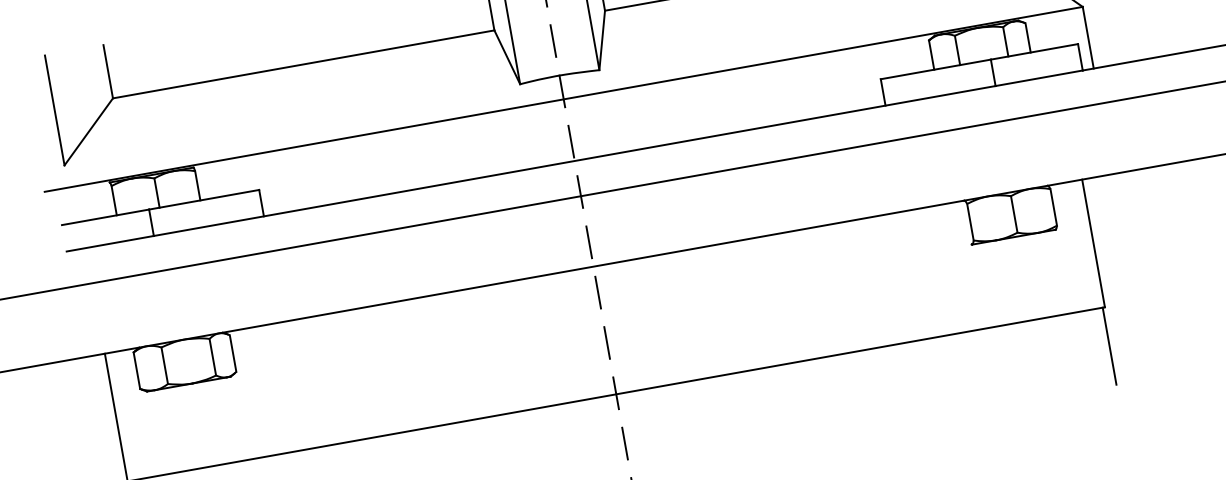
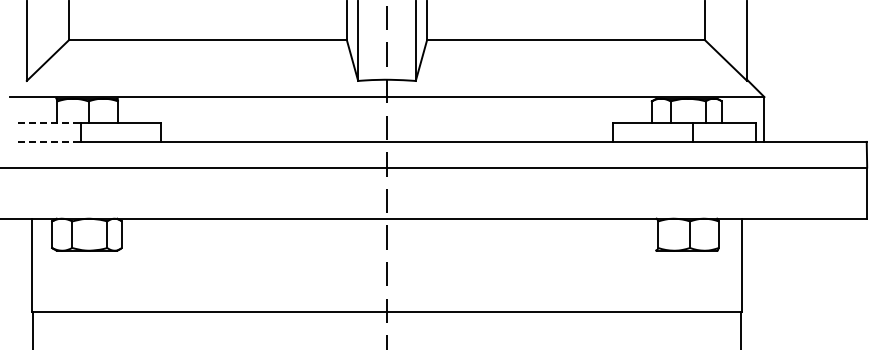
line: (105, 217) -> (49, 122), solid -> dashed
line: (110, 243) -> (49, 141), solid -> dashed

